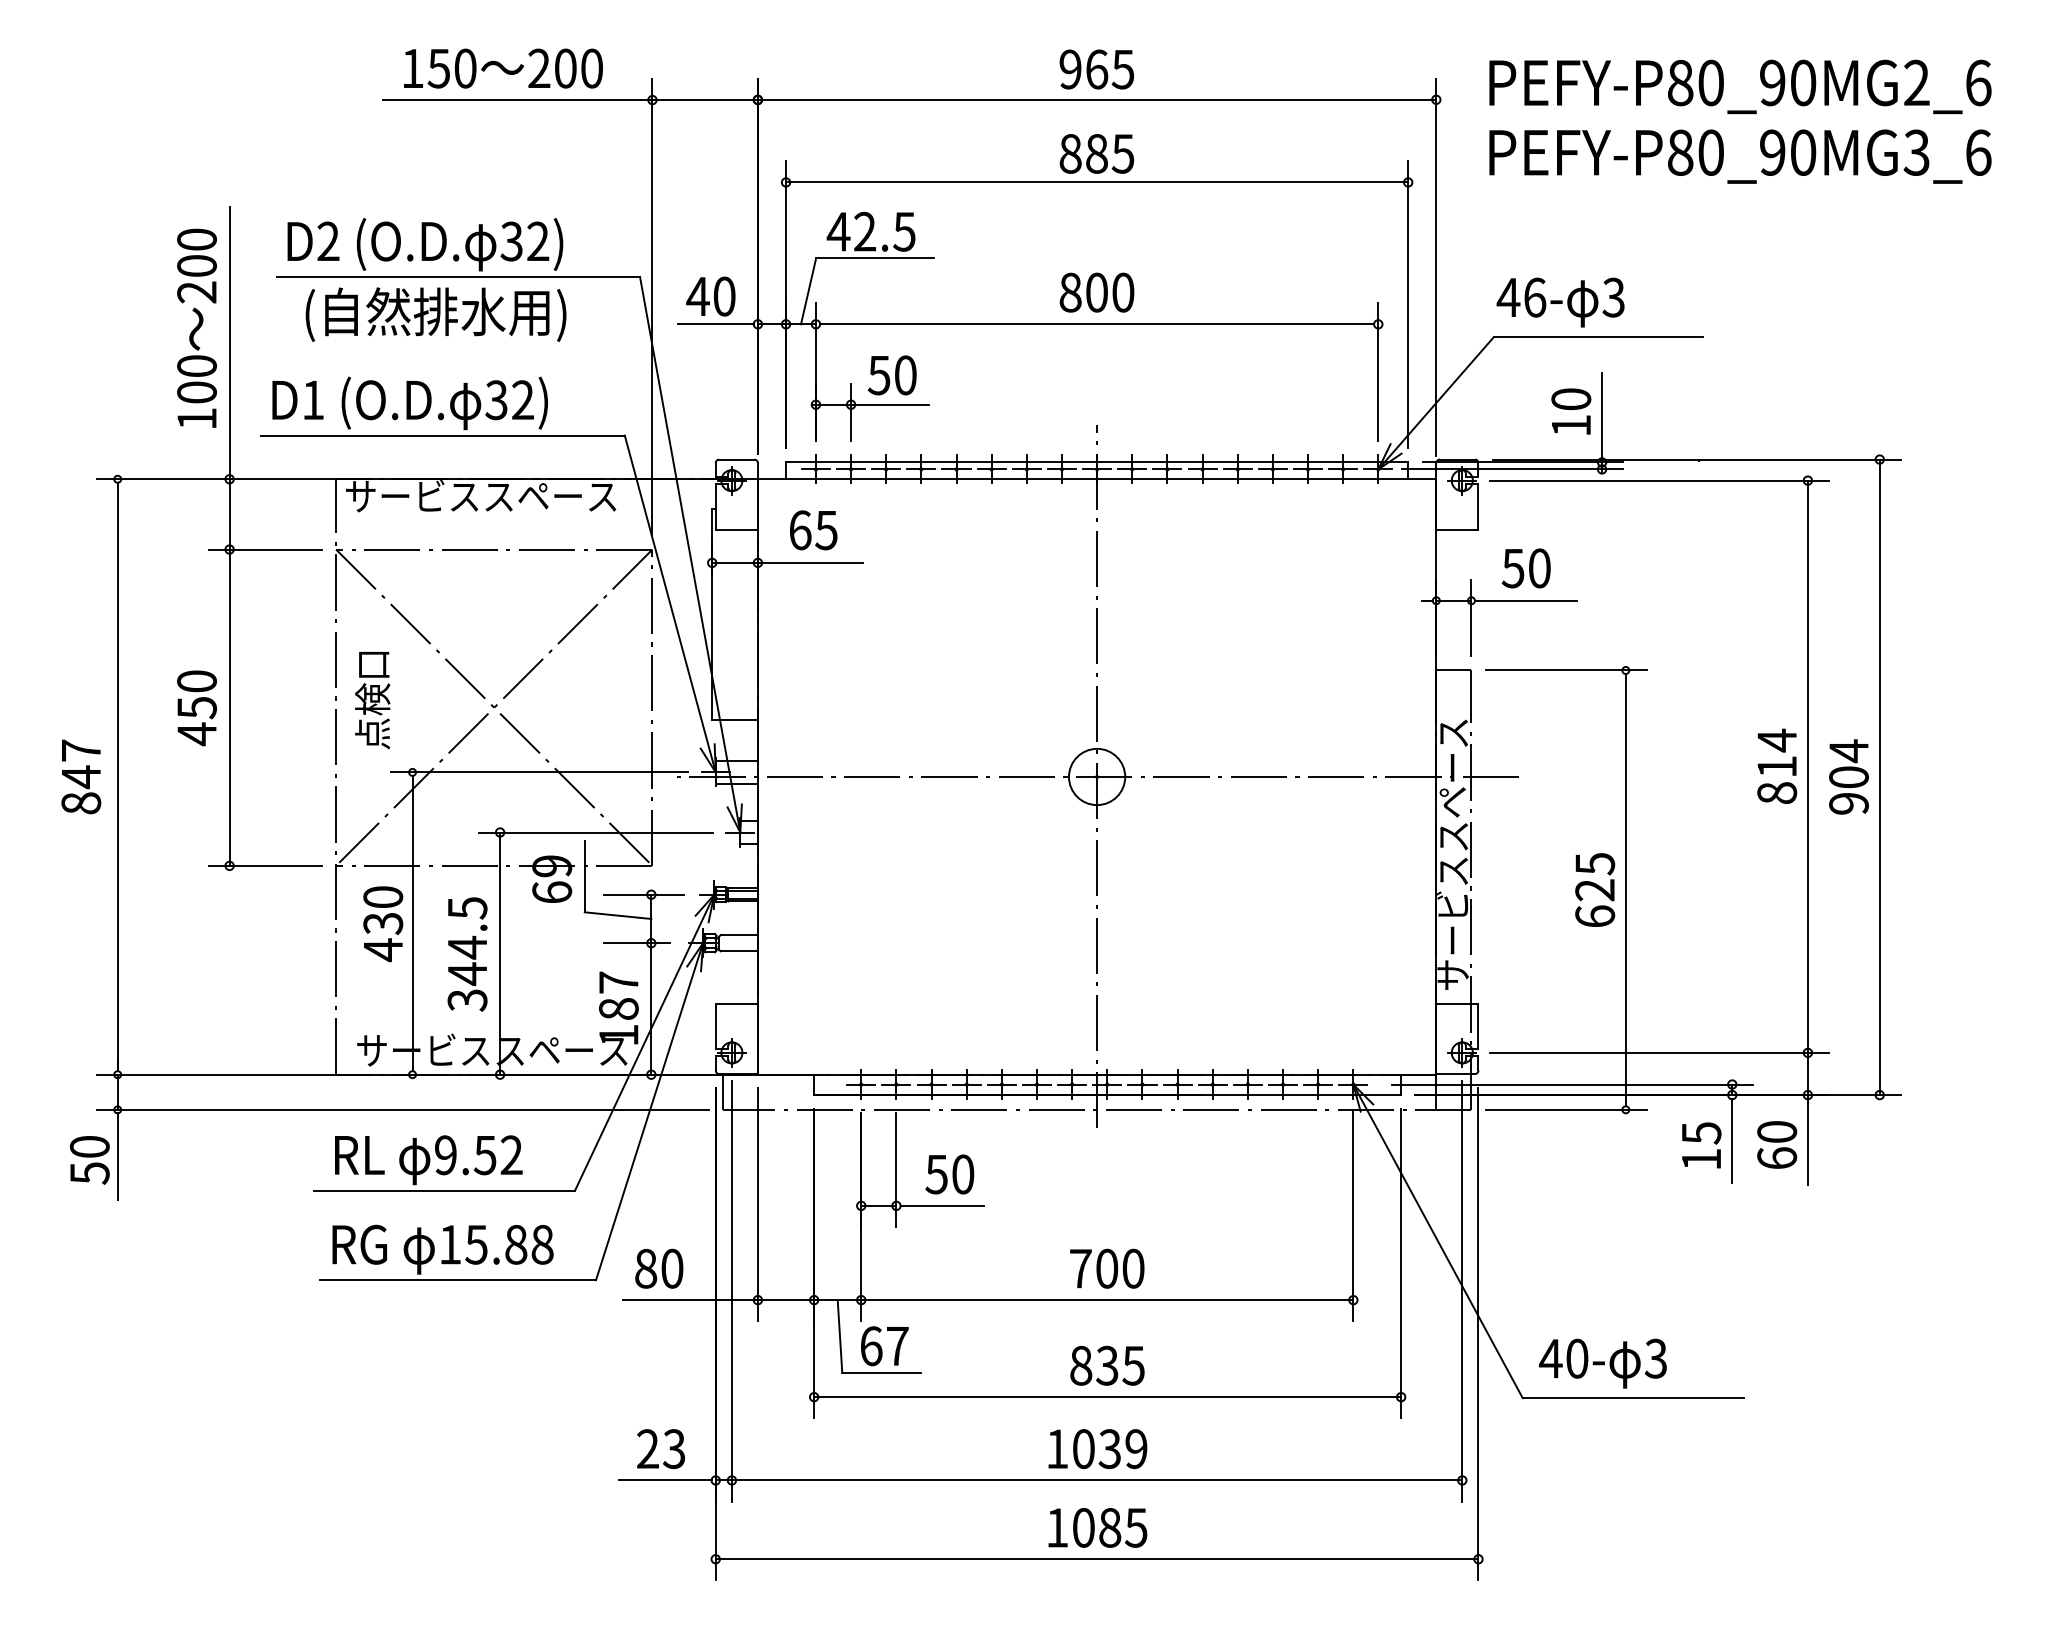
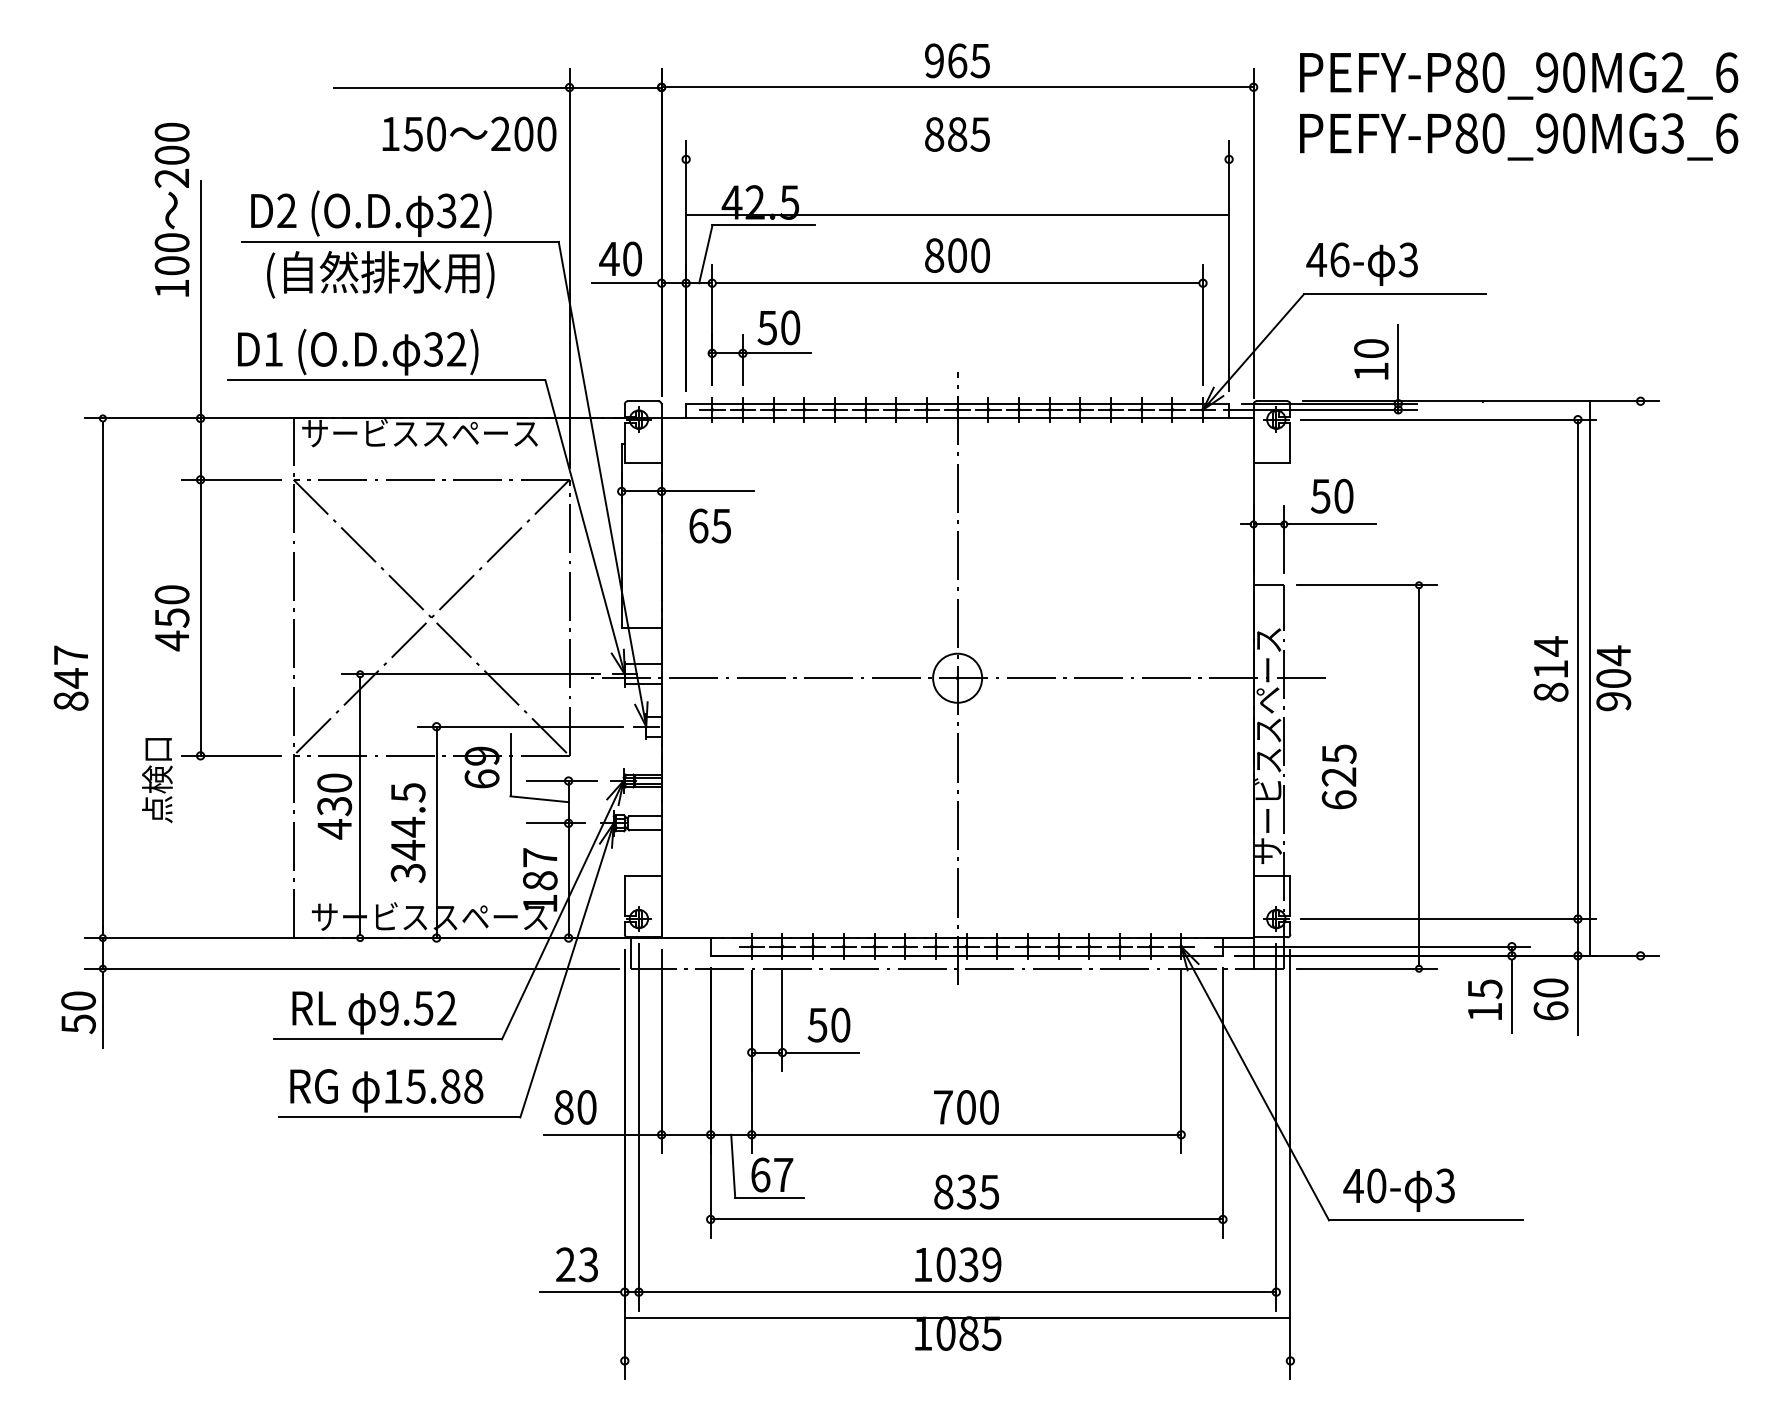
text: (503, 67) -> (469, 133), moved
line: (1096, 182) -> (957, 215), moved
text: (196, 328) -> (171, 209), moved
text: (812, 529) -> (709, 525), moved
text: (372, 700) -> (157, 780), moved
line: (1879, 777) -> (1589, 678), moved
text: (1594, 889) -> (1338, 776), moved
line: (1096, 1558) -> (957, 1317), moved

